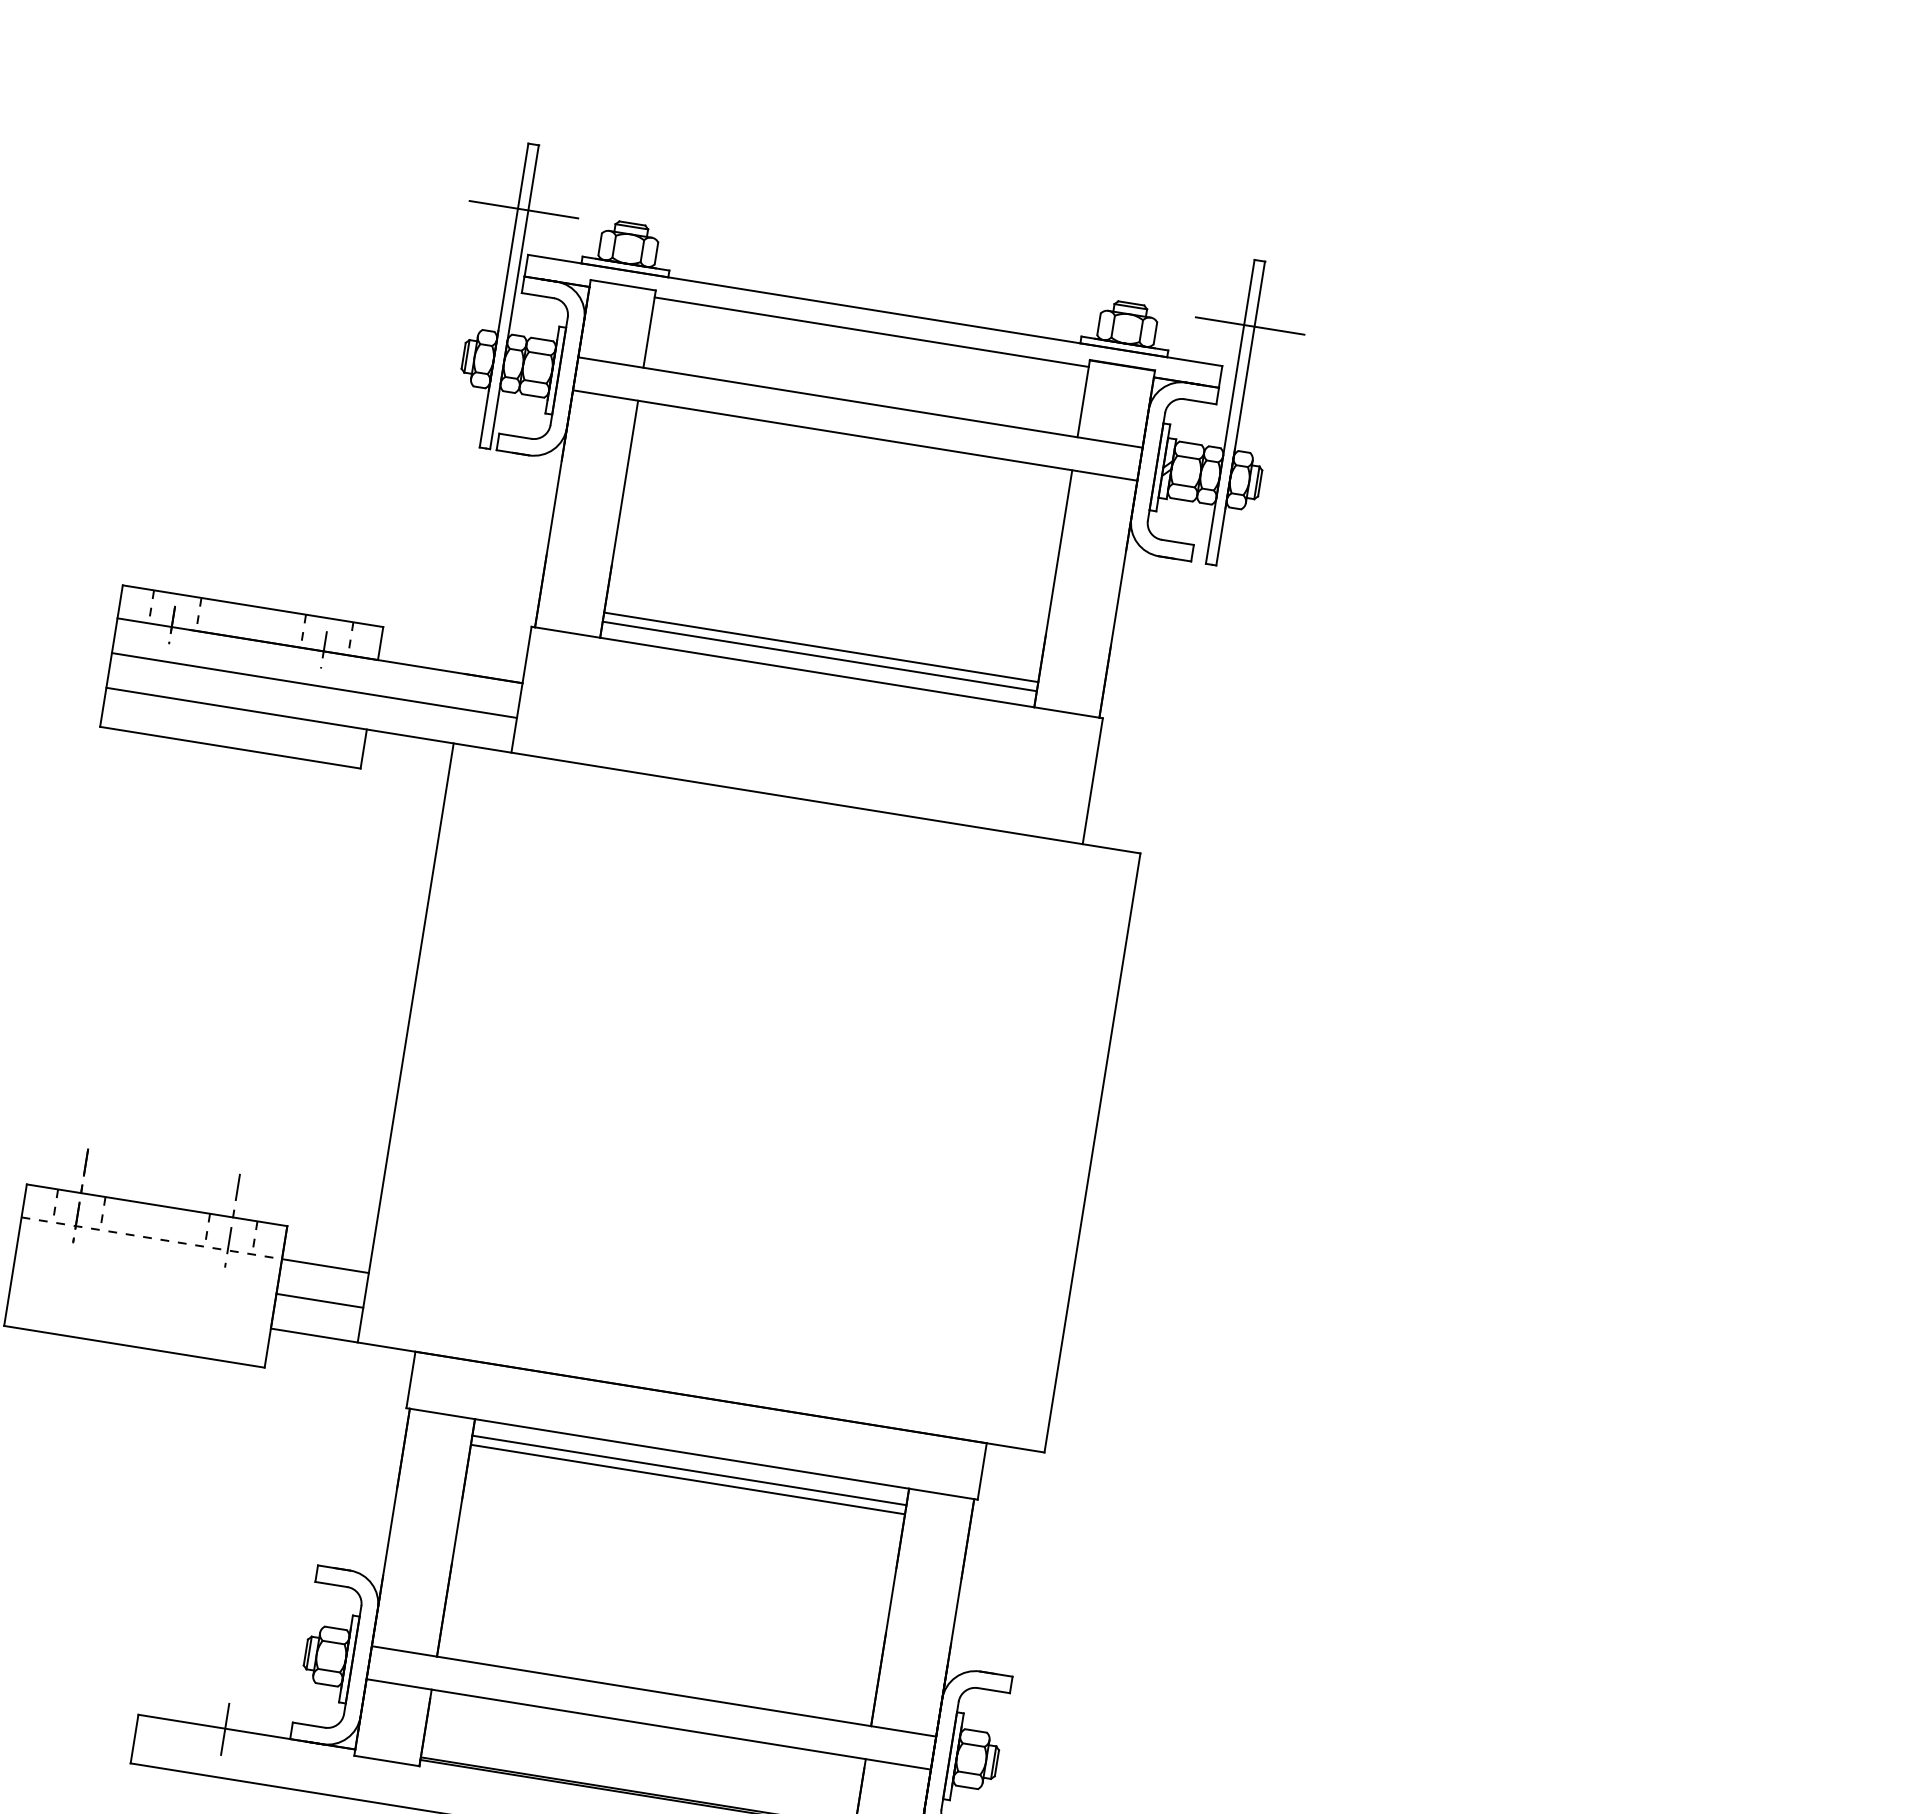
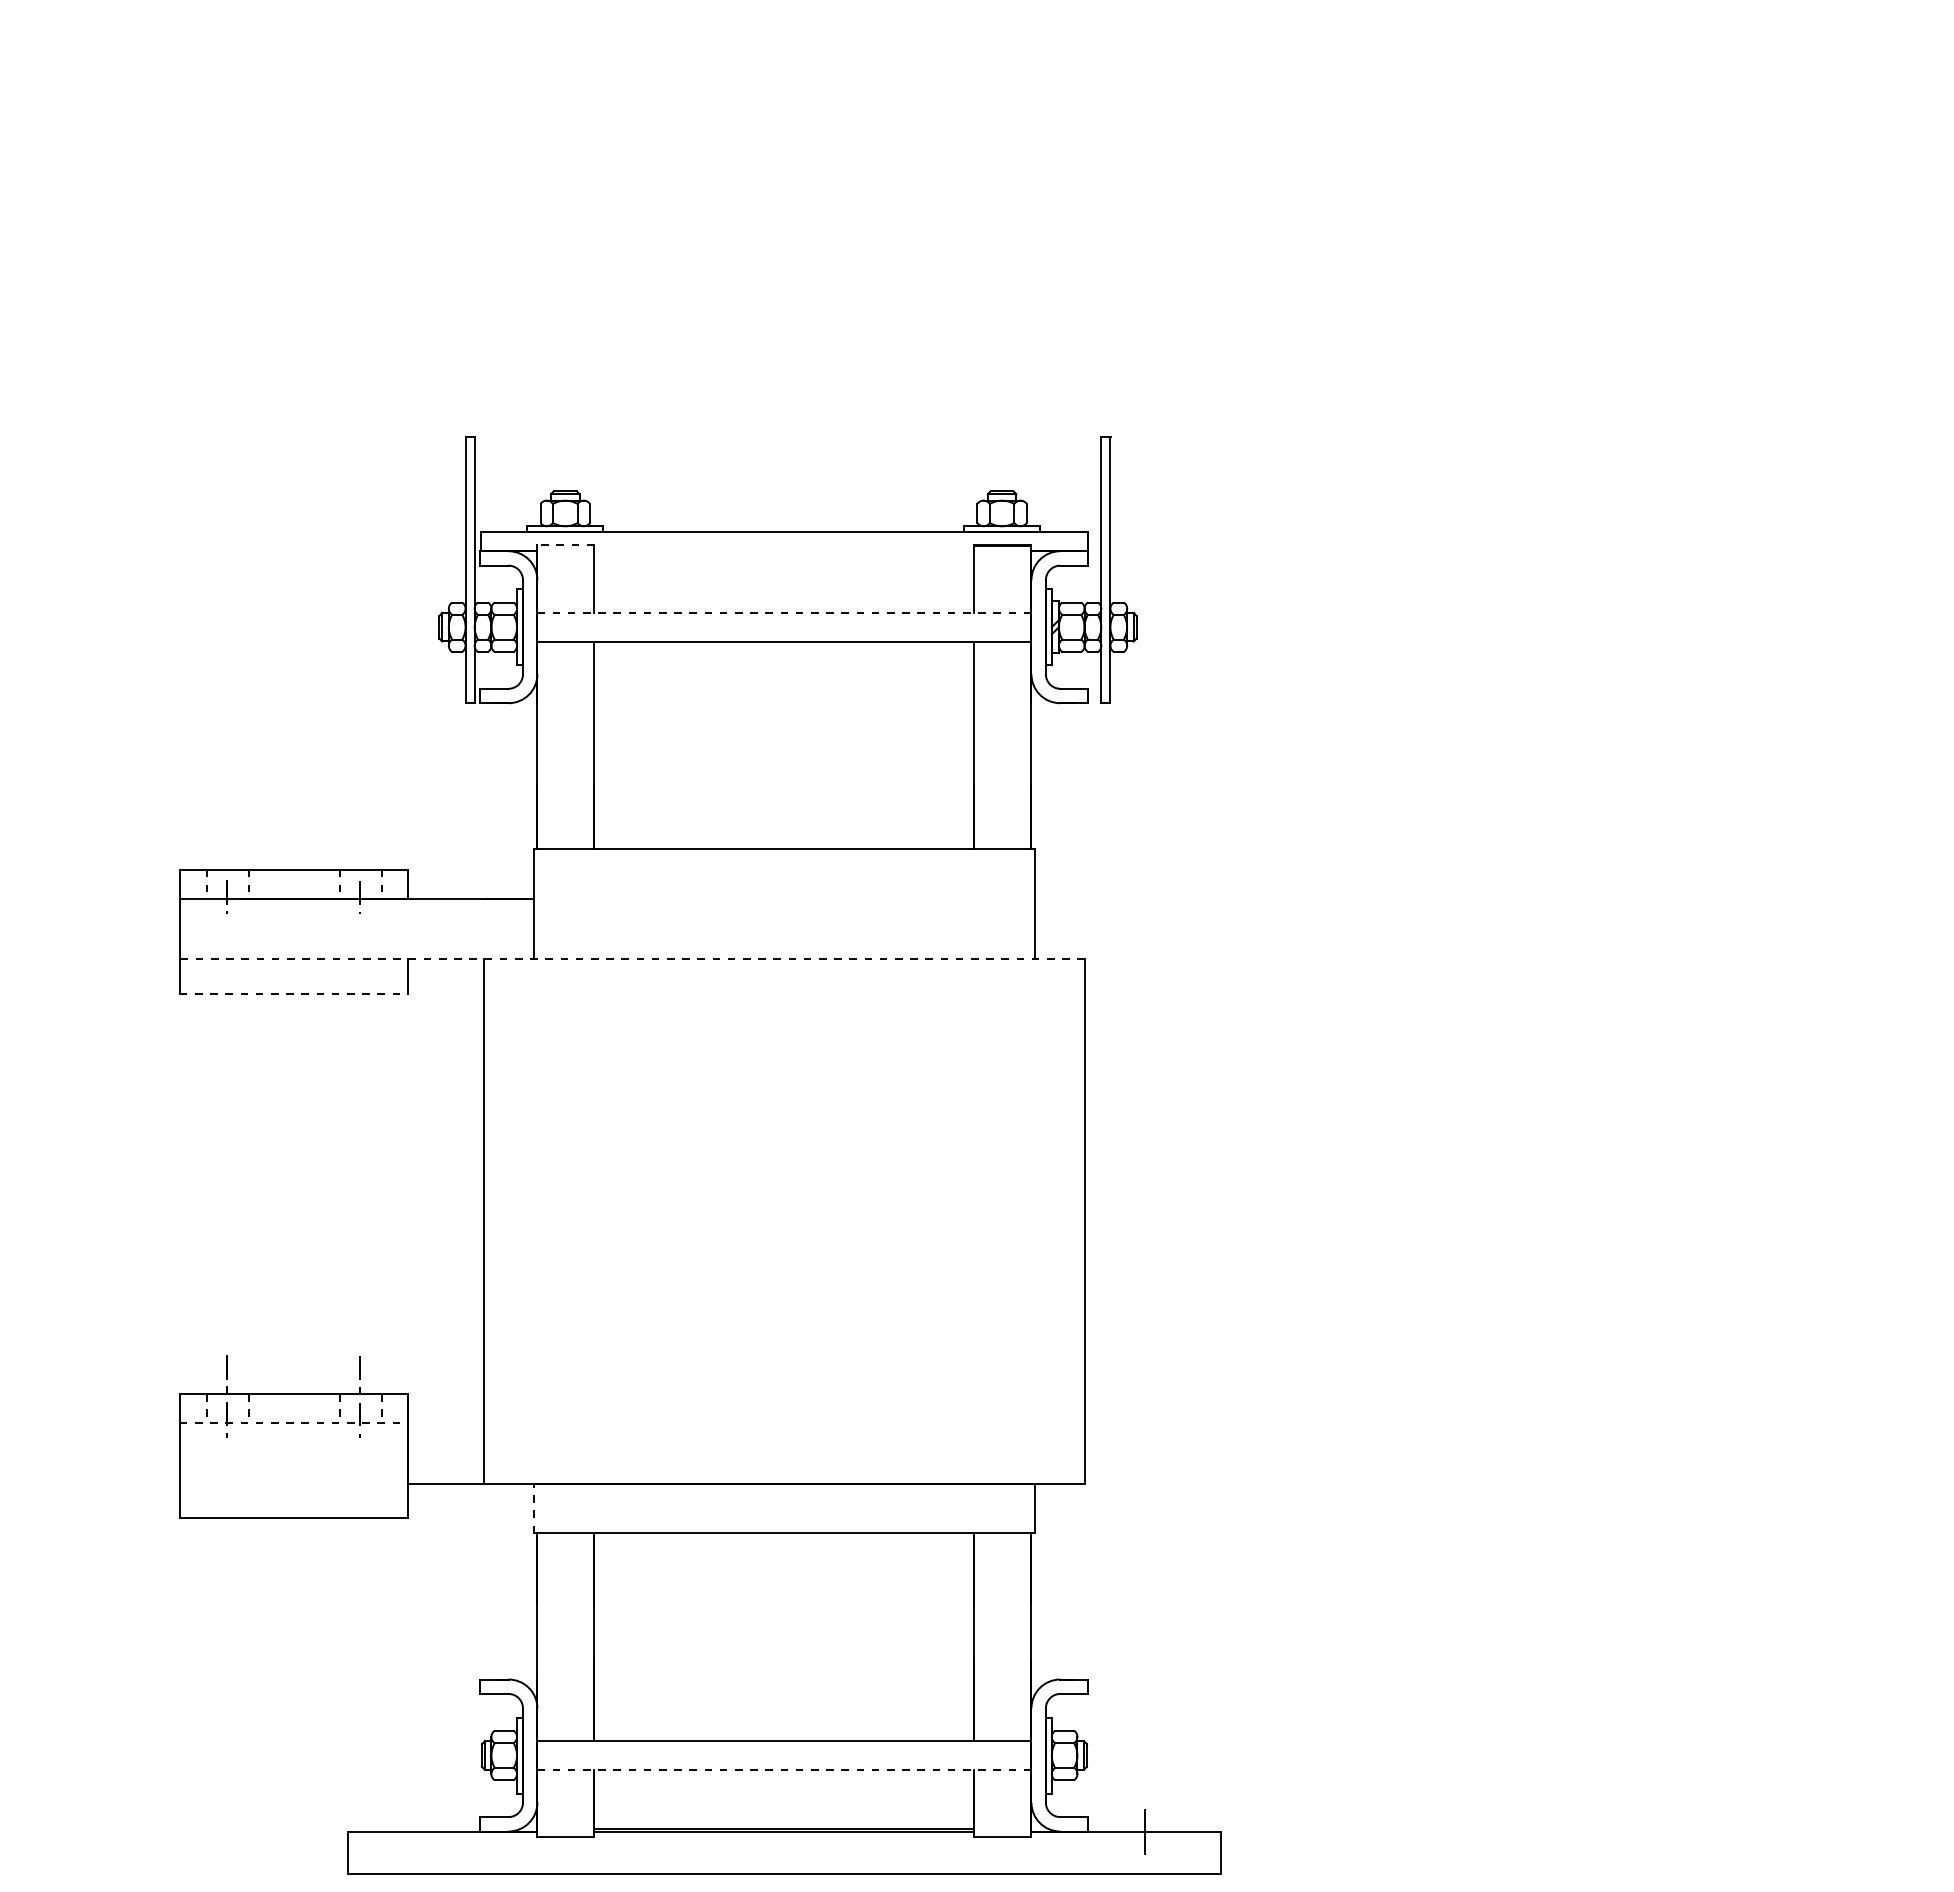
line: (523, 209) -> (470, 494), removed
line: (622, 285) -> (565, 545), solid -> dashed
line: (1250, 326) -> (1106, 494), removed
line: (871, 332) -> (784, 551), removed
line: (859, 402) -> (783, 612), solid -> dashed
line: (821, 647) -> (784, 827), removed
line: (819, 656) -> (784, 835), removed
line: (313, 684) -> (356, 928), removed
line: (231, 747) -> (294, 993), solid -> dashed
line: (623, 770) -> (632, 959), solid -> dashed
line: (324, 1266) -> (445, 1423), removed
line: (319, 1300) -> (445, 1453), removed
line: (411, 1379) -> (534, 1508), solid -> dashed
line: (689, 1470) -> (784, 1547), removed
line: (688, 1479) -> (784, 1555), removed
line: (647, 1723) -> (783, 1769), solid -> dashed
line: (225, 1728) -> (423, 1831), removed

